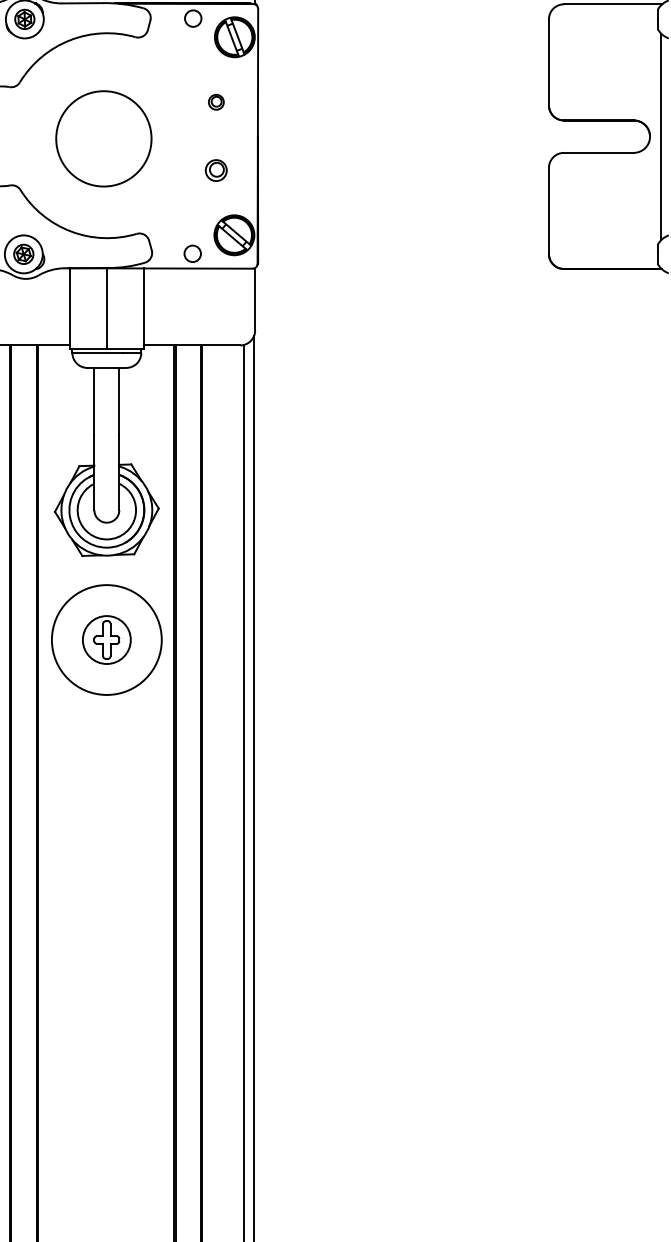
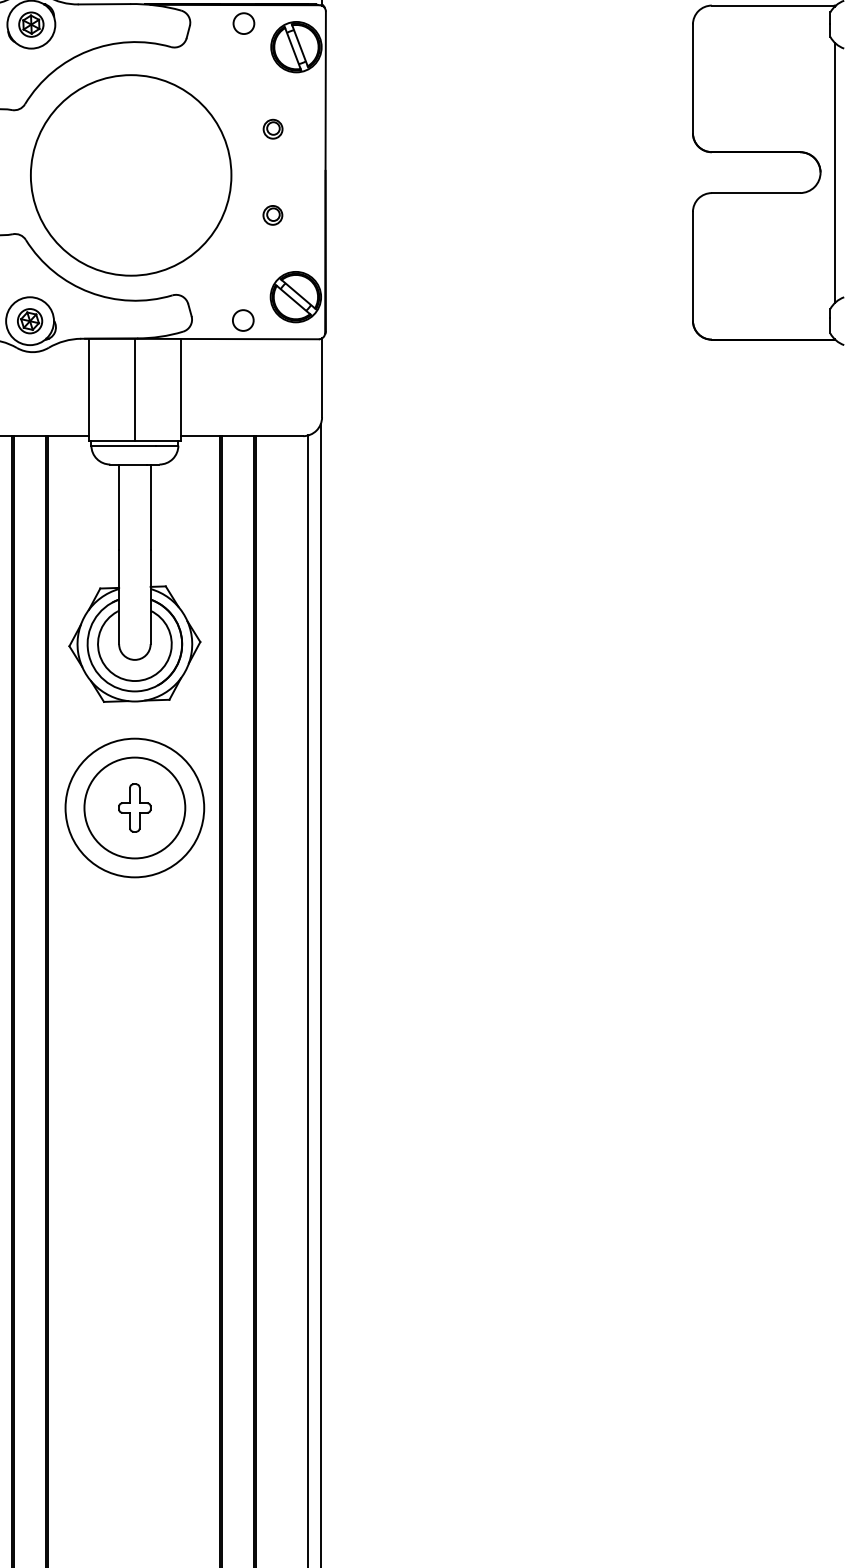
circle: (103, 138) -> (130, 174), size x1.67
part: (215, 170) -> (272, 215), size x0.71
circle: (106, 639) -> (134, 807), size x1.67

